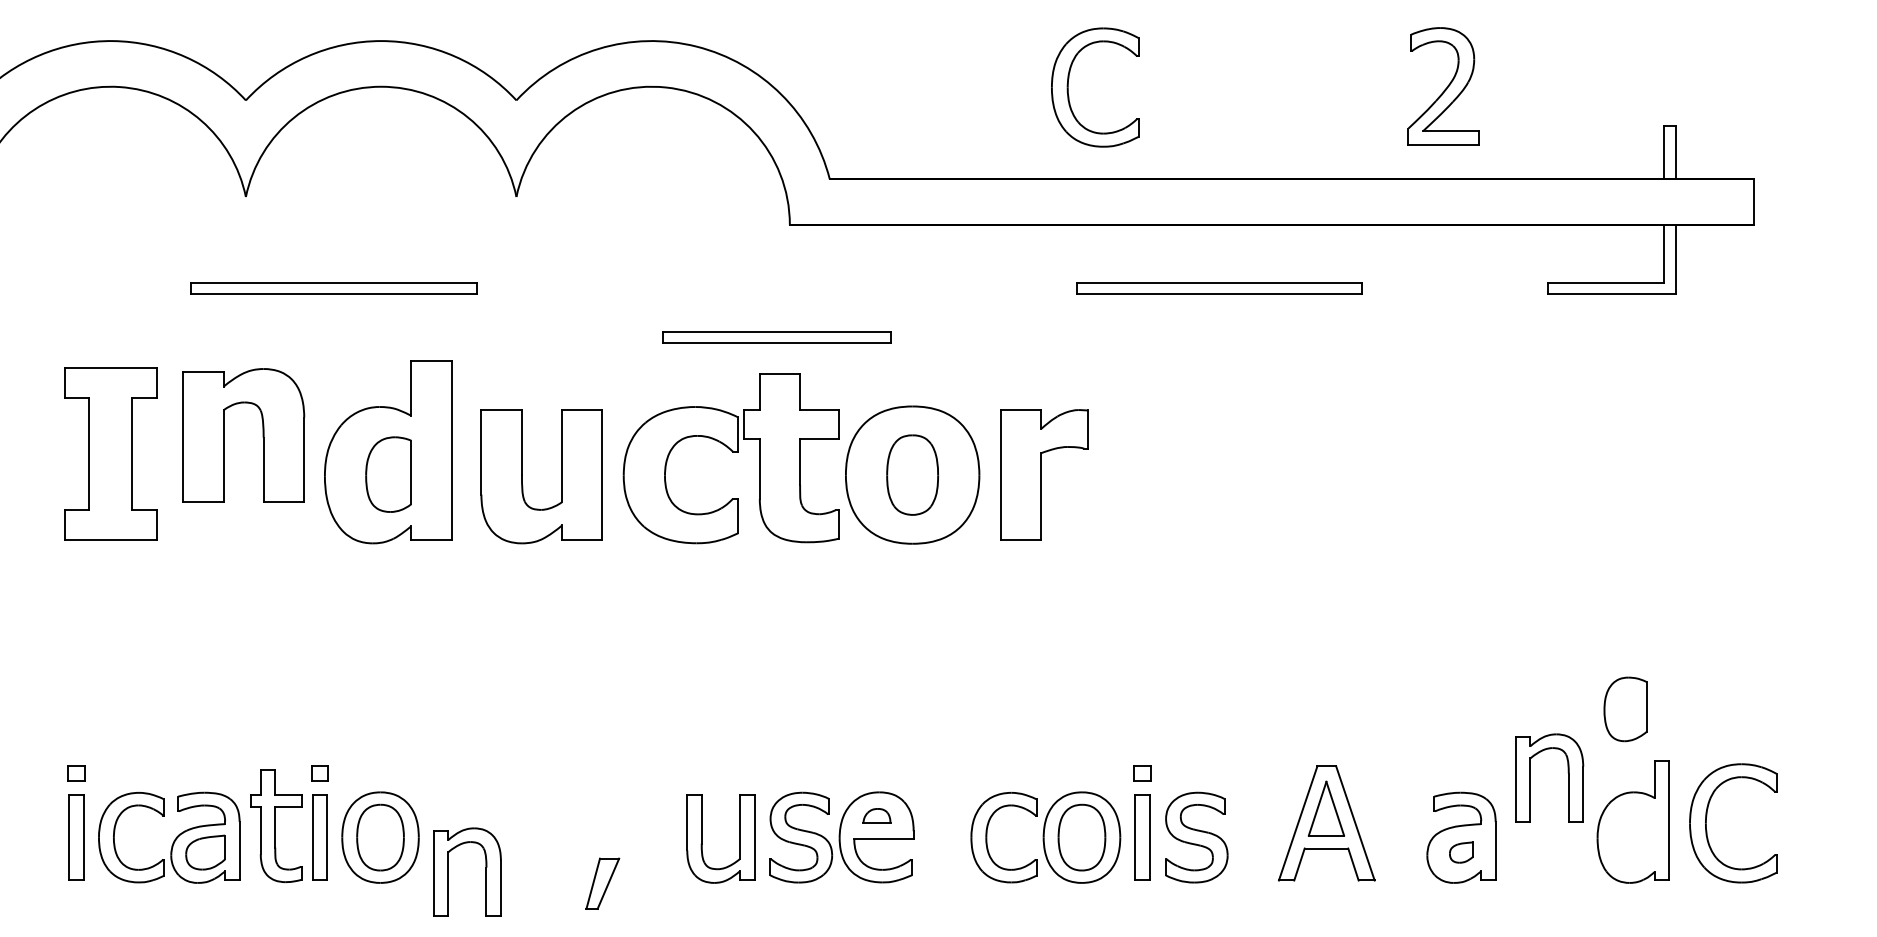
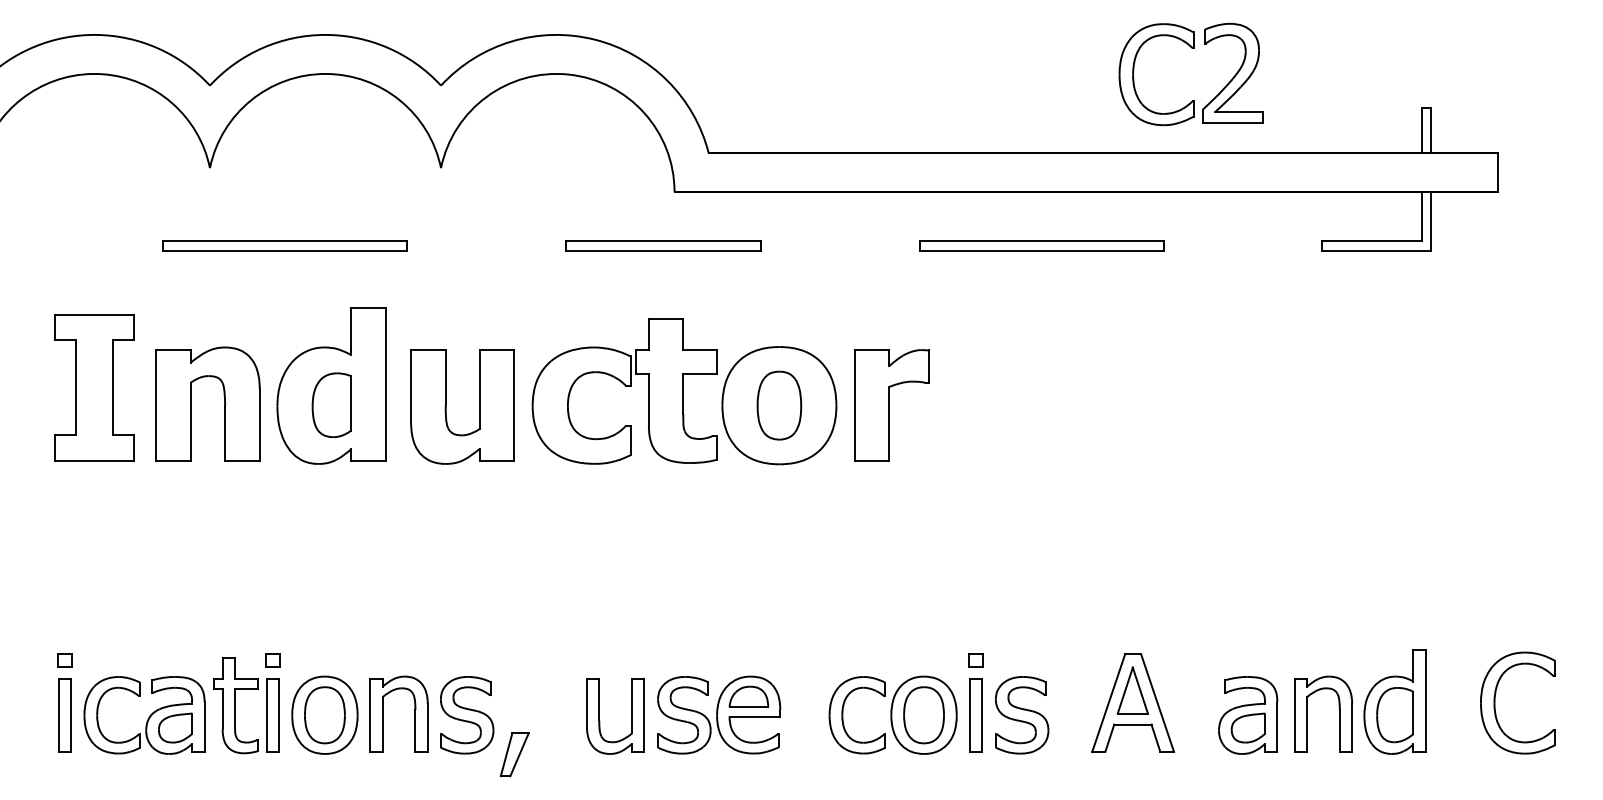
part: (1068, 87) -> (1133, 74), moved
part: (776, 337) -> (663, 246), moved
part: (224, 435) -> (191, 404), moved
part: (1625, 709) -> (1395, 715), moved
part: (1567, 772) -> (1338, 709), moved
part: (876, 815) -> (748, 696), size x1.67
part: (1707, 816) -> (1495, 697), moved
part: (546, 837) -> (466, 715), added
part: (1461, 852) -> (1248, 727), size x1.67
part: (485, 871) -> (414, 713), moved

